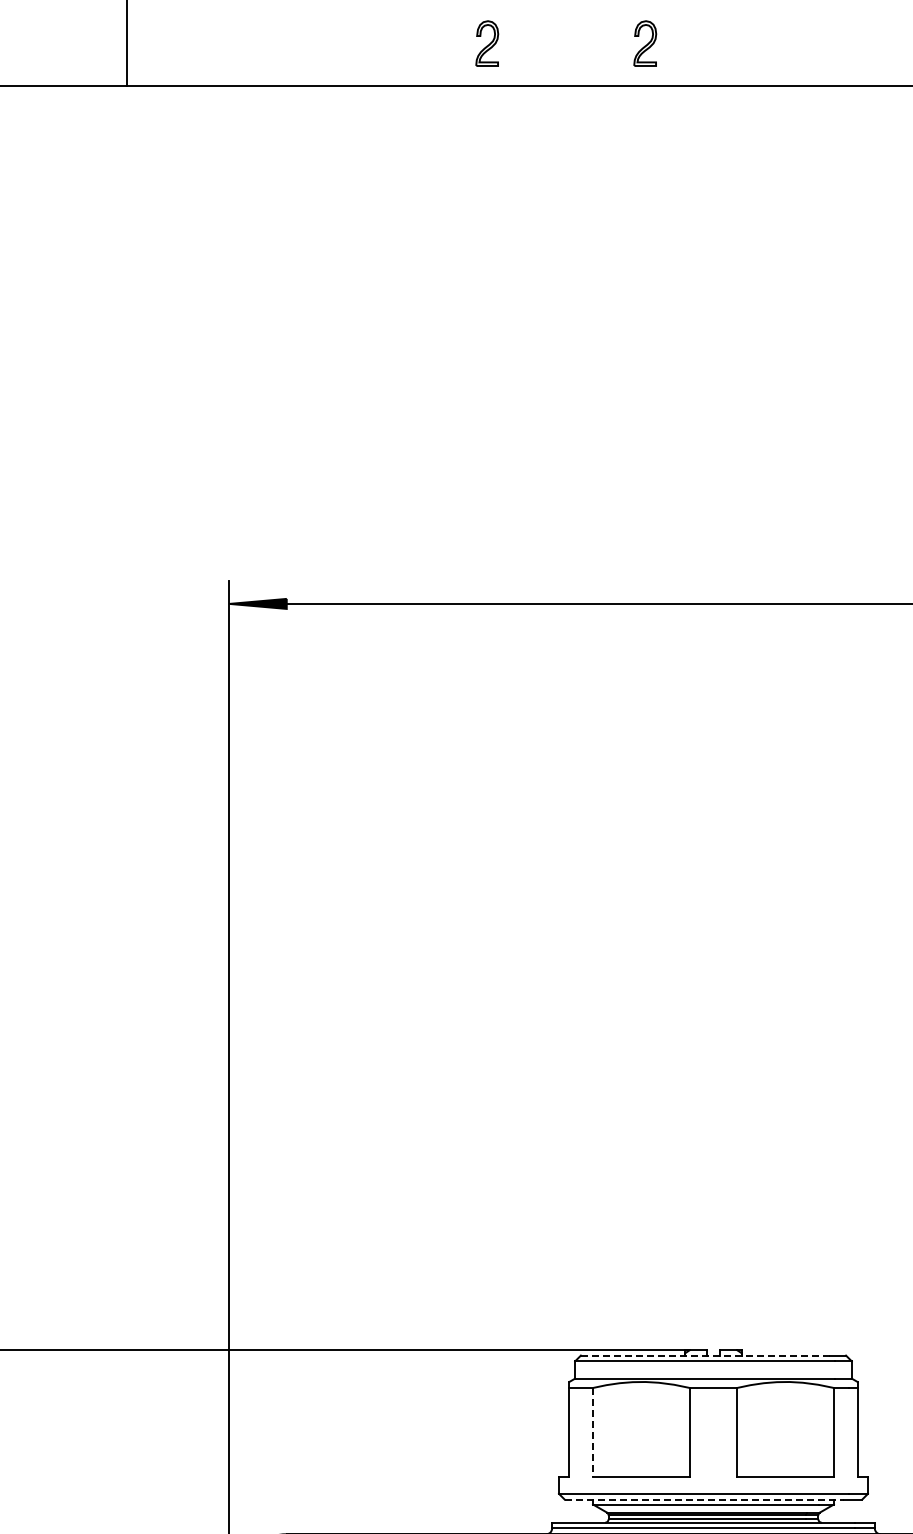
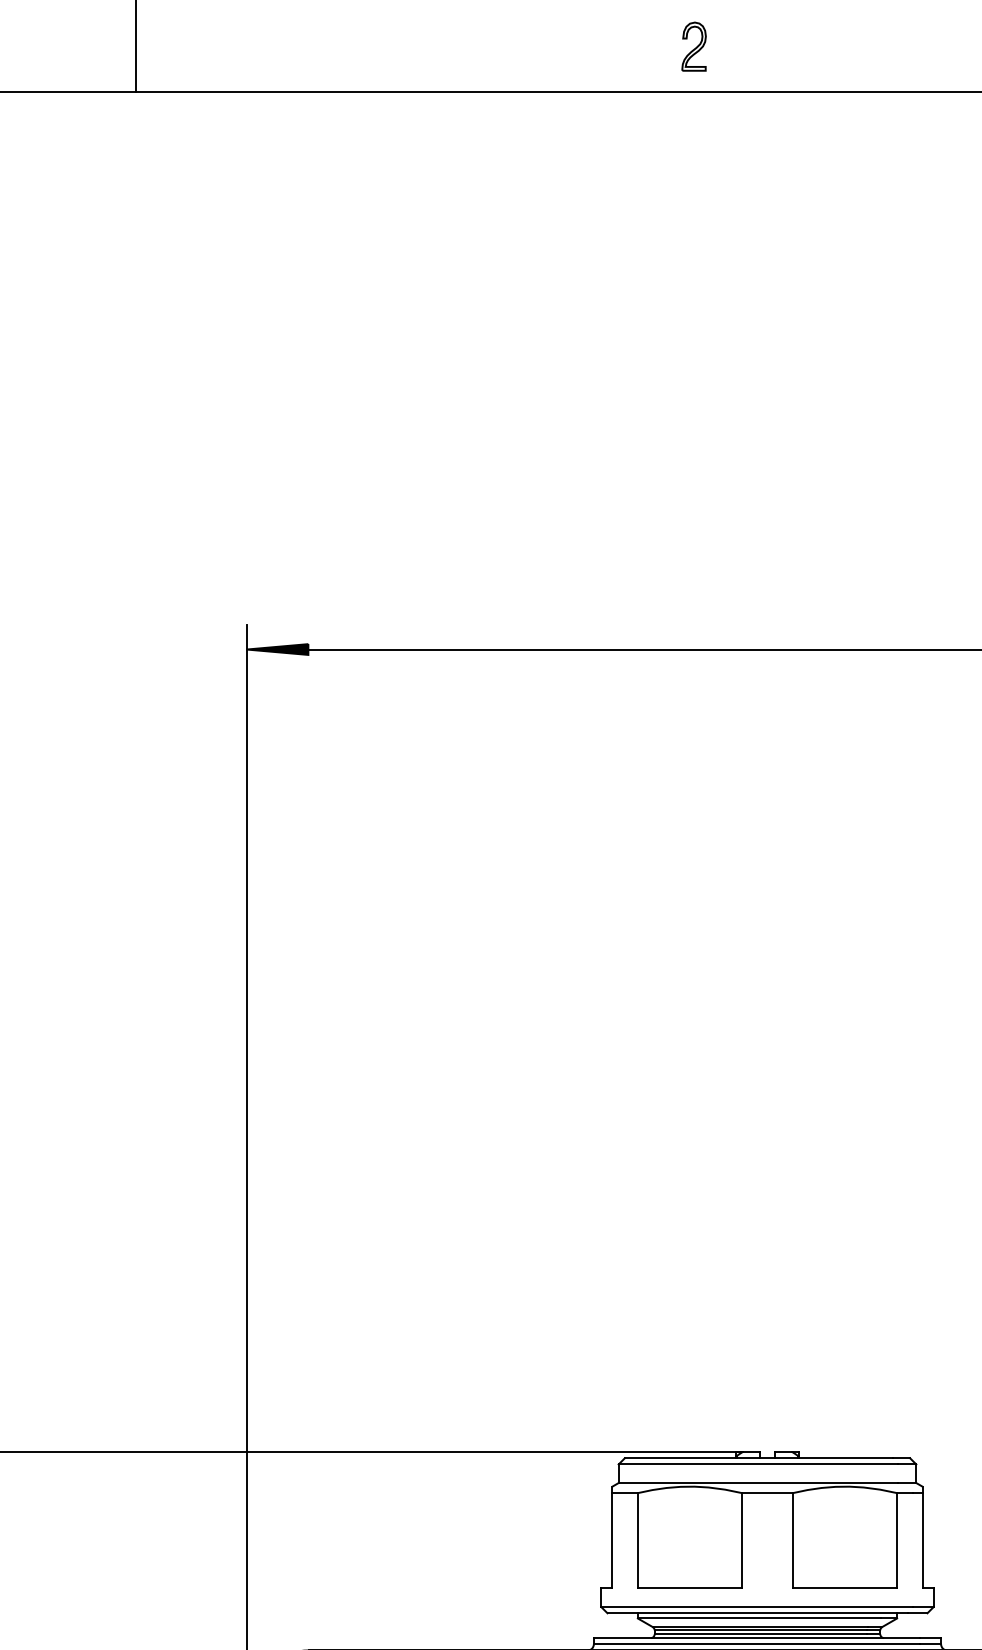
part: (487, 43) -> (524, 46), removed
line: (705, 1355) -> (758, 1458), dashed -> solid
line: (593, 1432) -> (638, 1541), dashed -> solid
line: (704, 1499) -> (757, 1613), dashed -> solid

